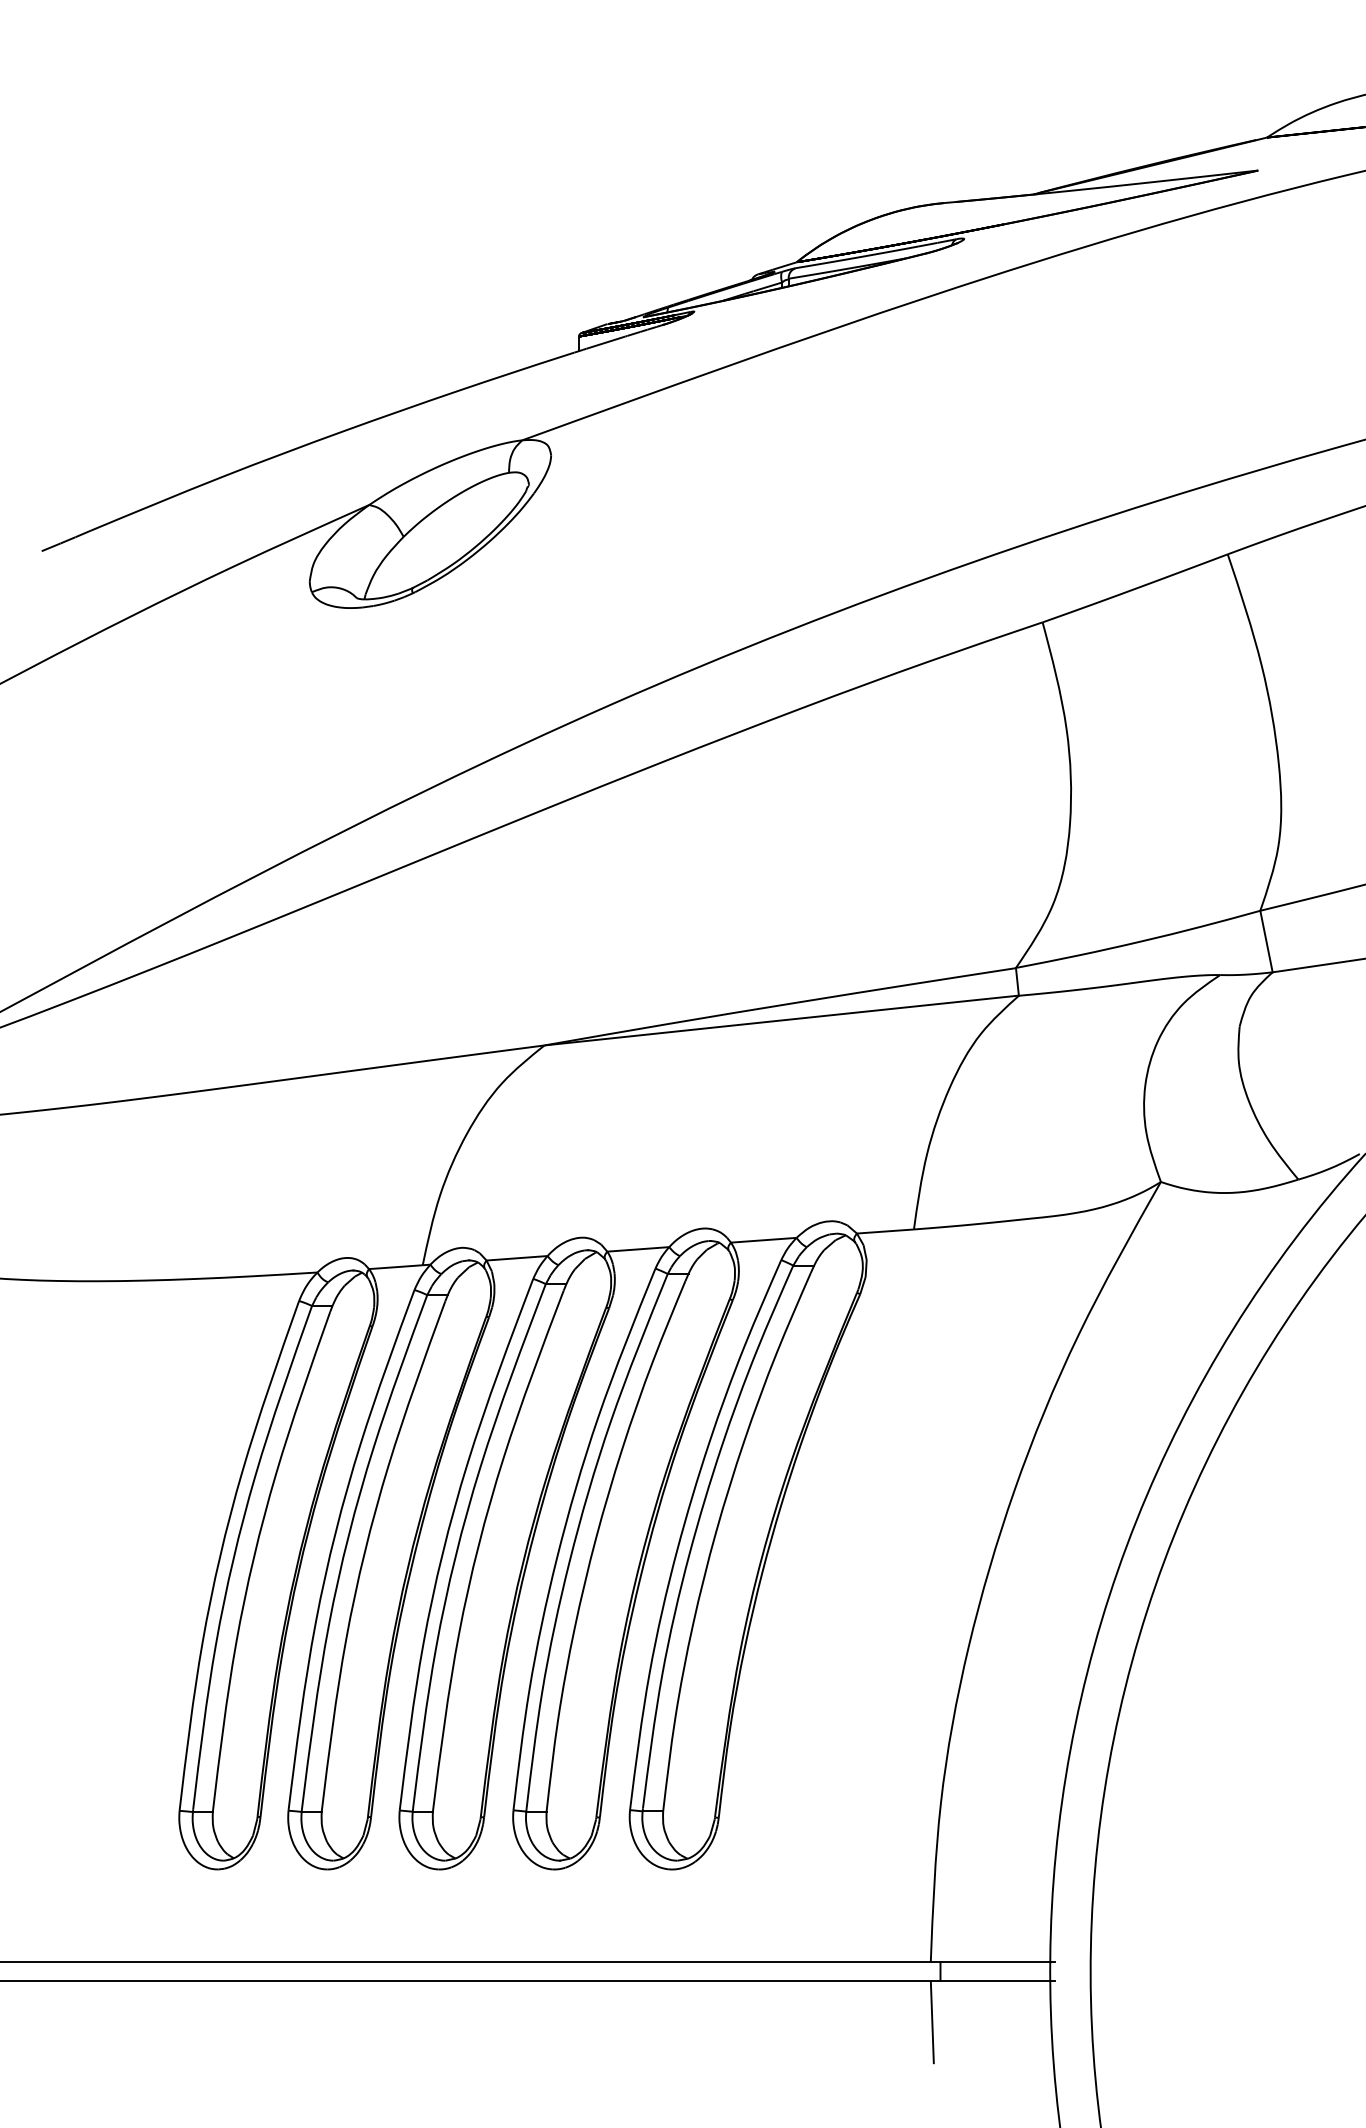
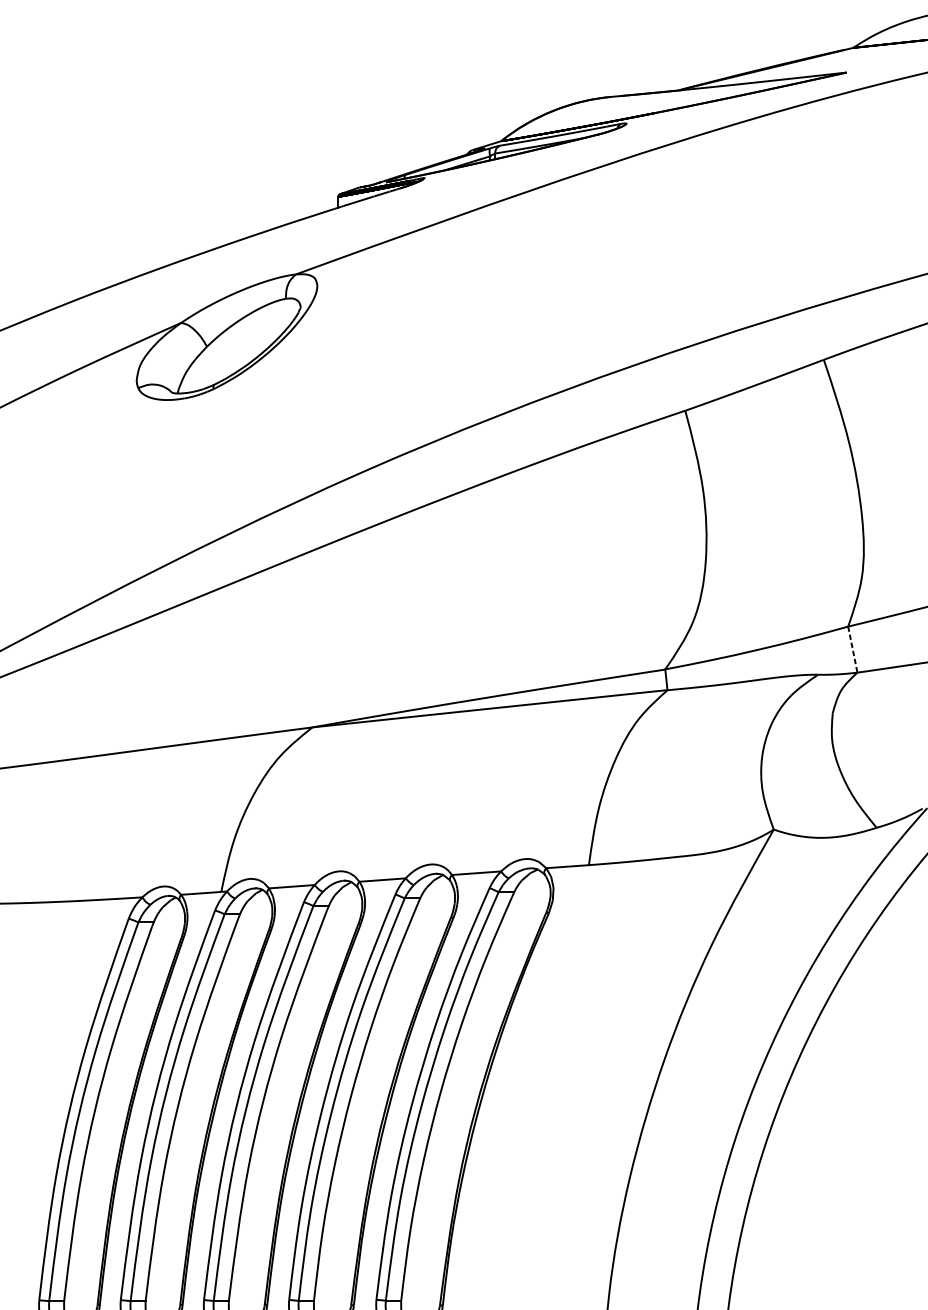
line: (1266, 942) -> (852, 650), solid -> dashed

